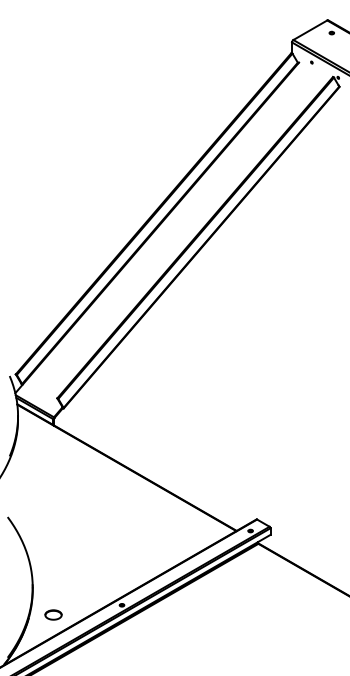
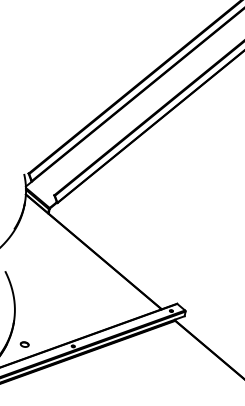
part: (53, 614) -> (24, 344), size x0.7

